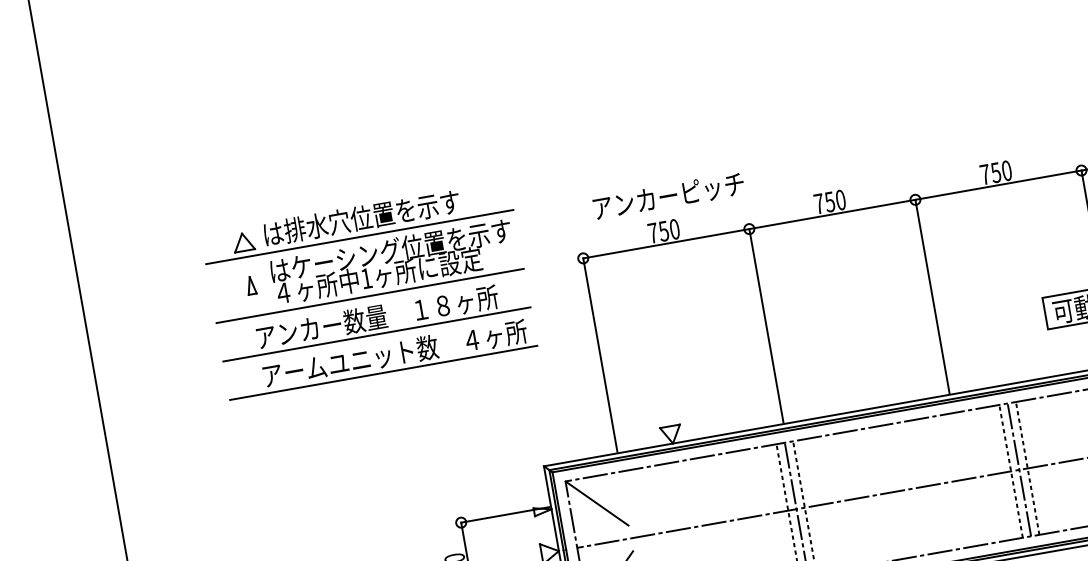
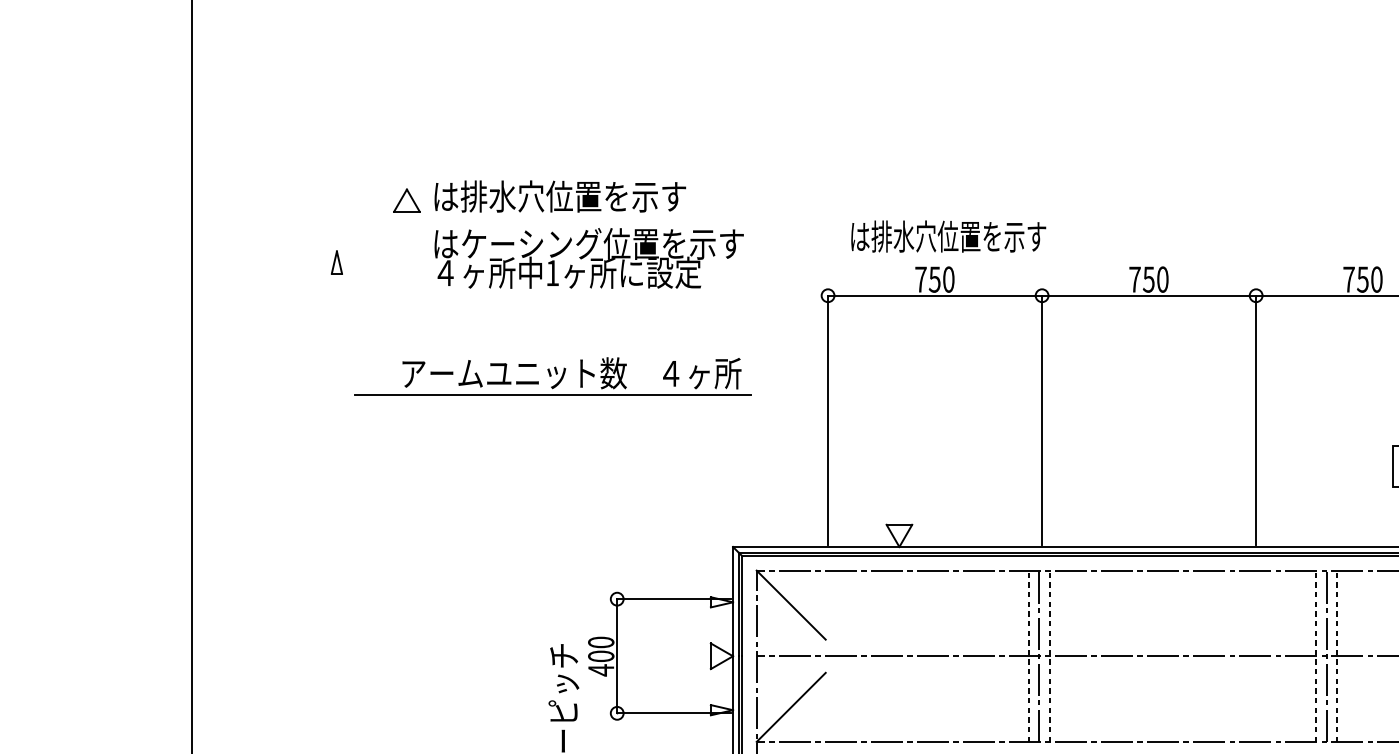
text: (668, 195) -> (948, 236), アンカーピッチ -> は排水穴位置を示す
line: (359, 236) -> (553, 219), removed
part: (250, 285) -> (336, 262), moved
line: (370, 295) -> (553, 295), removed
part: (373, 319) -> (552, 326), removed

